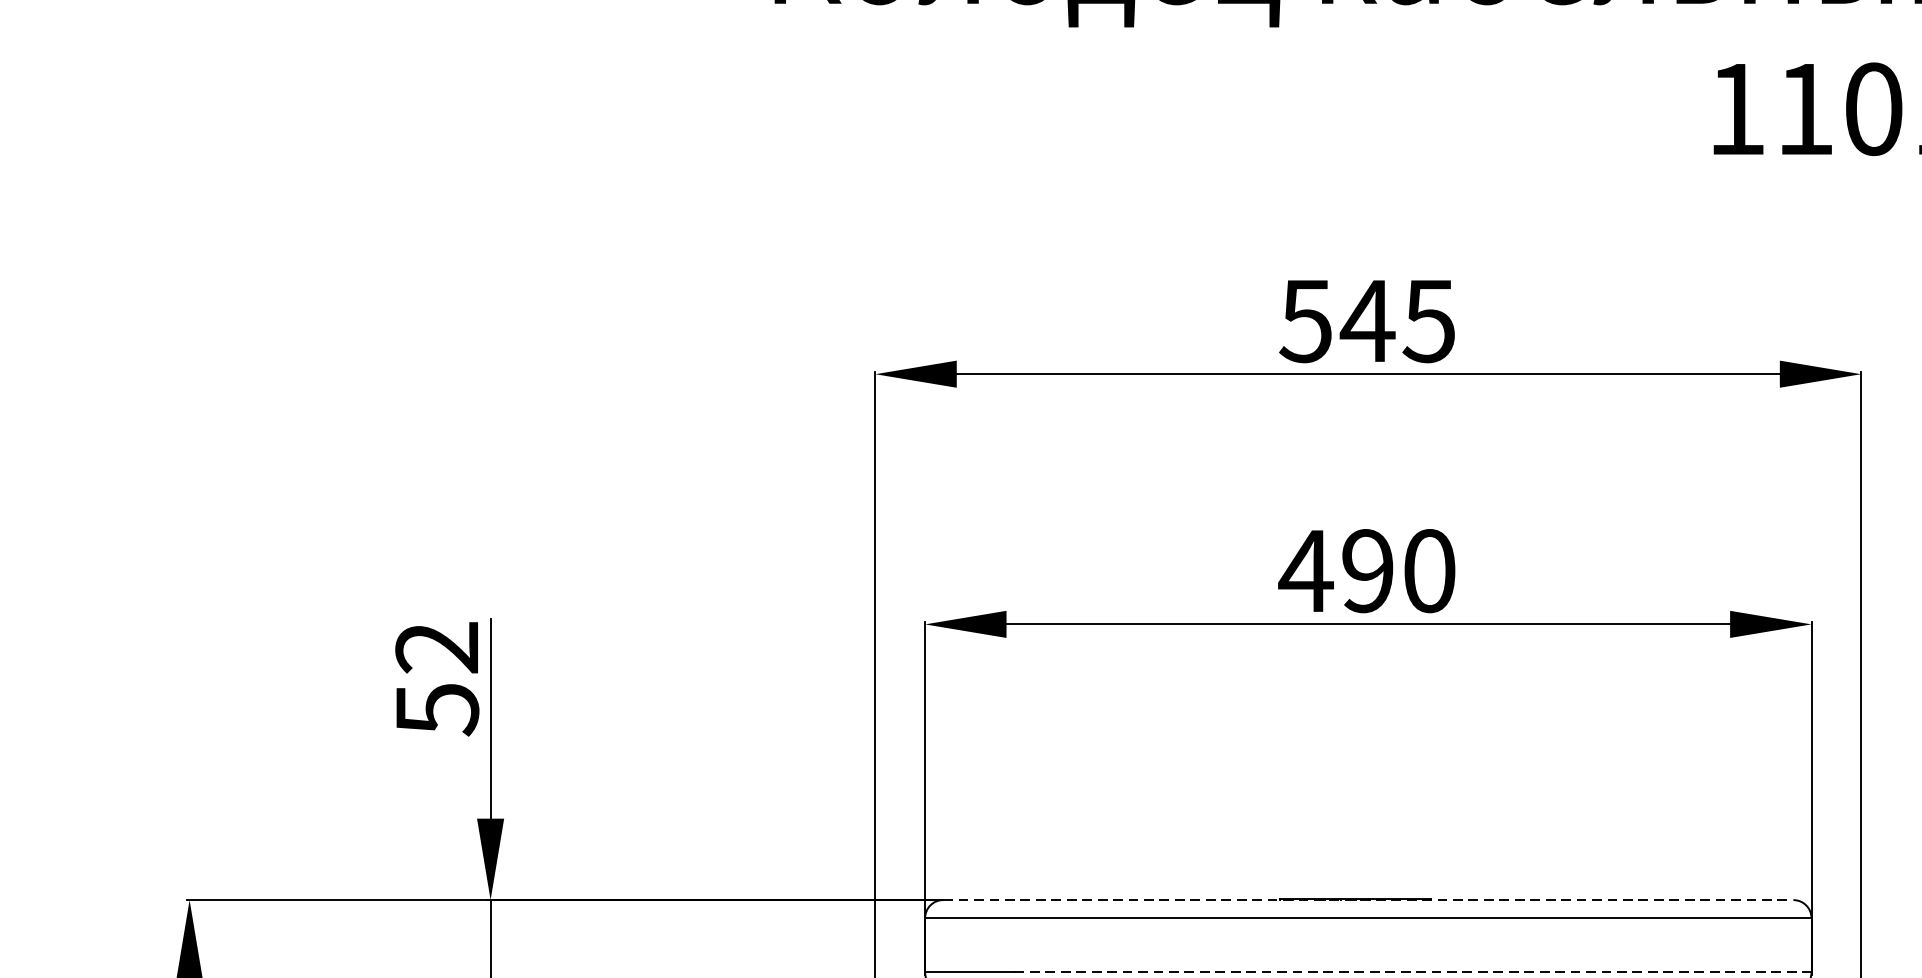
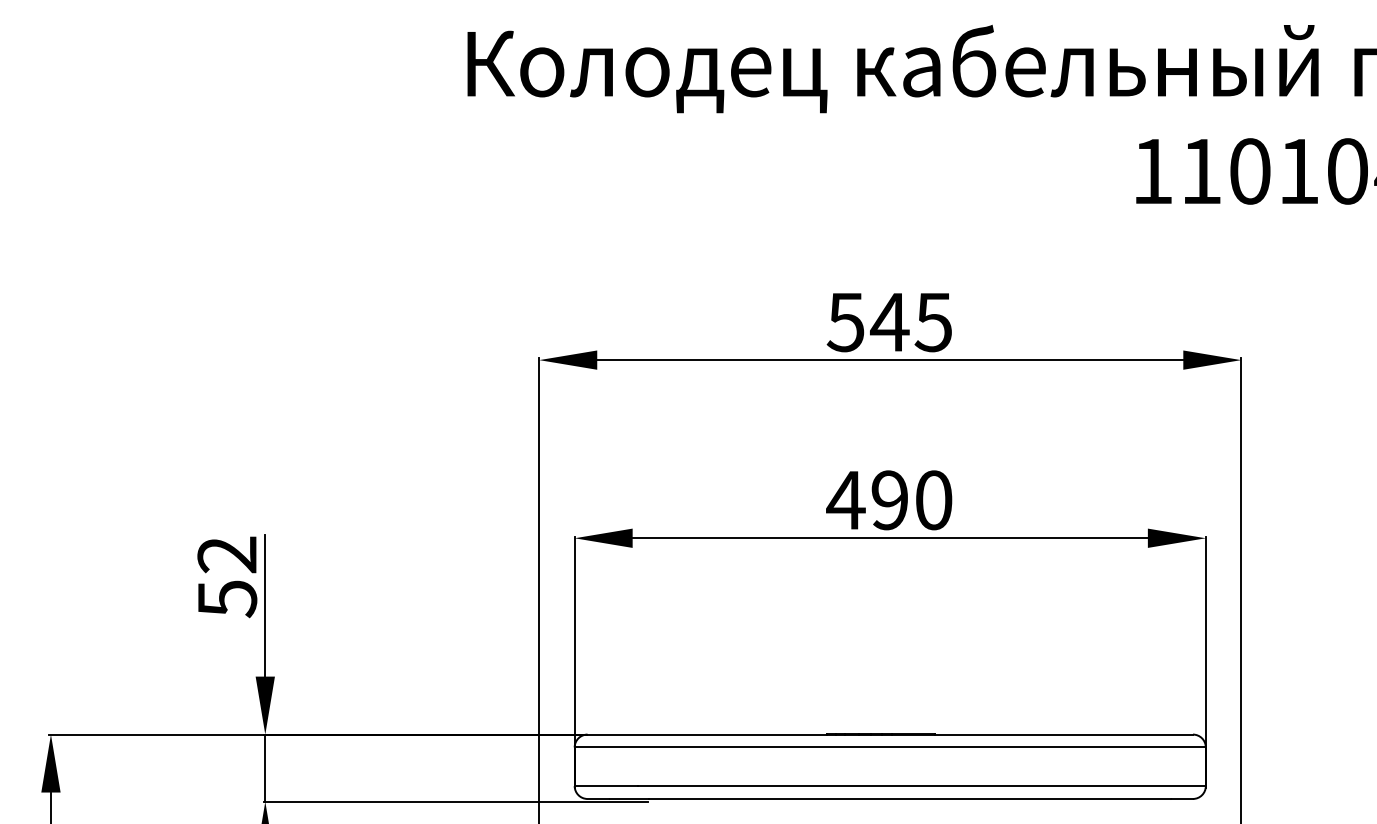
line: (1368, 899) -> (890, 734), dashed -> solid
line: (1413, 972) -> (922, 786), dashed -> solid

